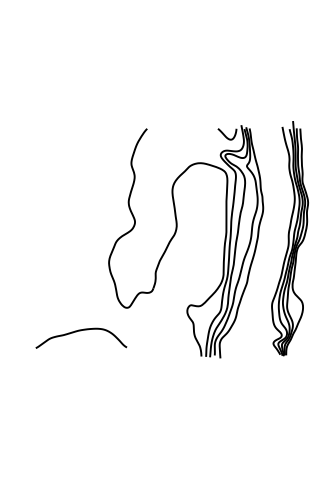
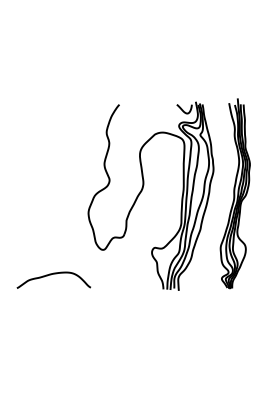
curve: (81, 331) -> (54, 274), moved

